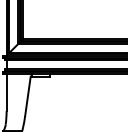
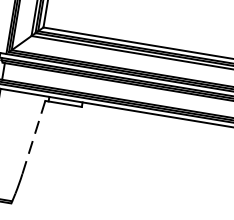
line: (27, 96) -> (33, 137), solid -> dashed

